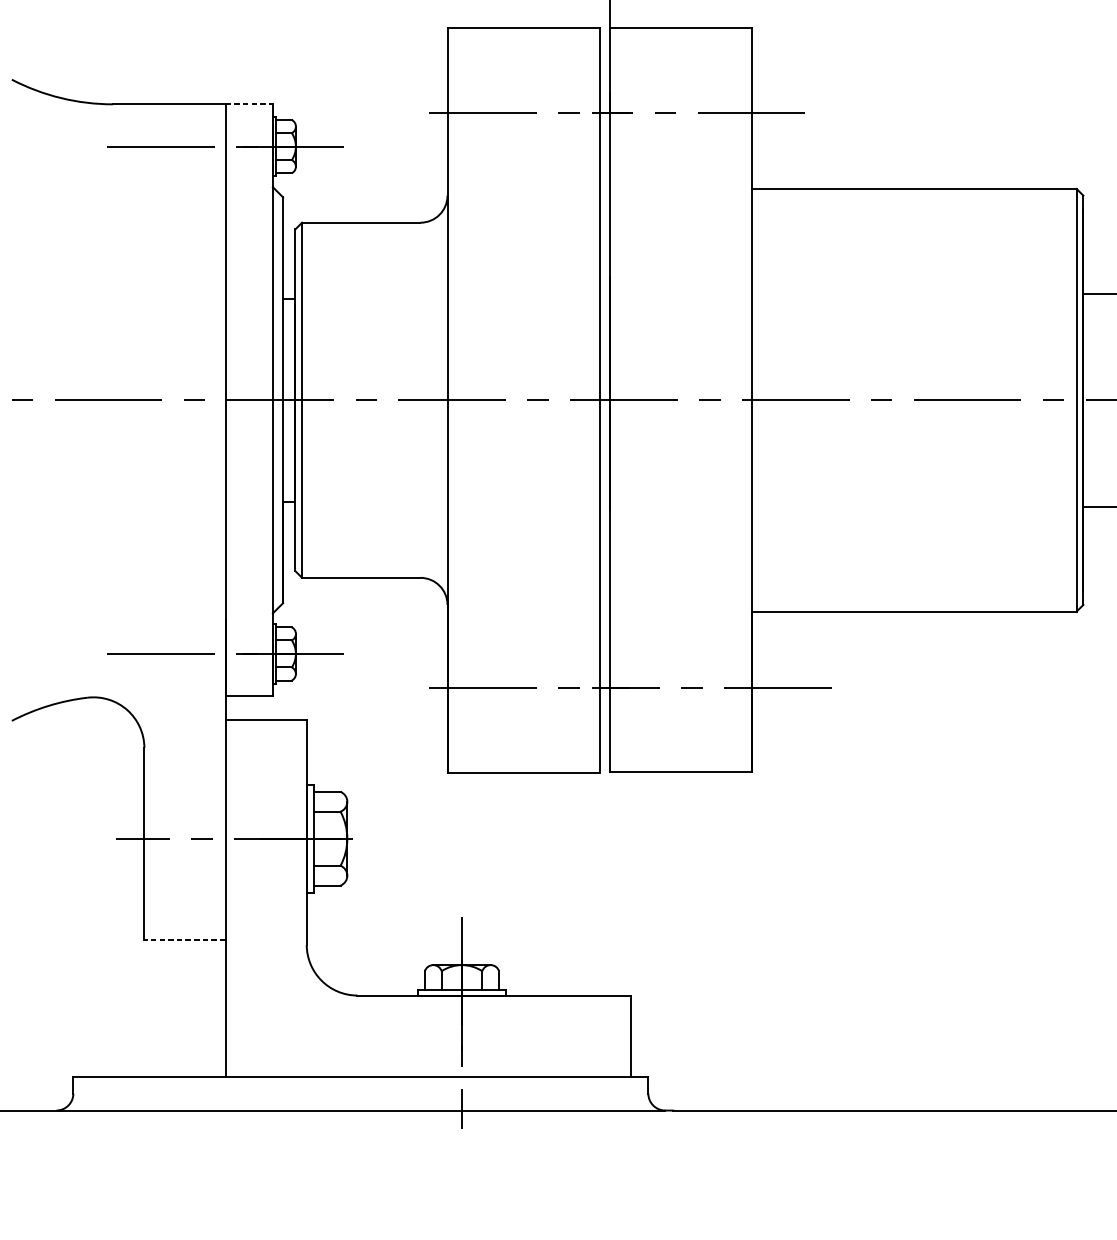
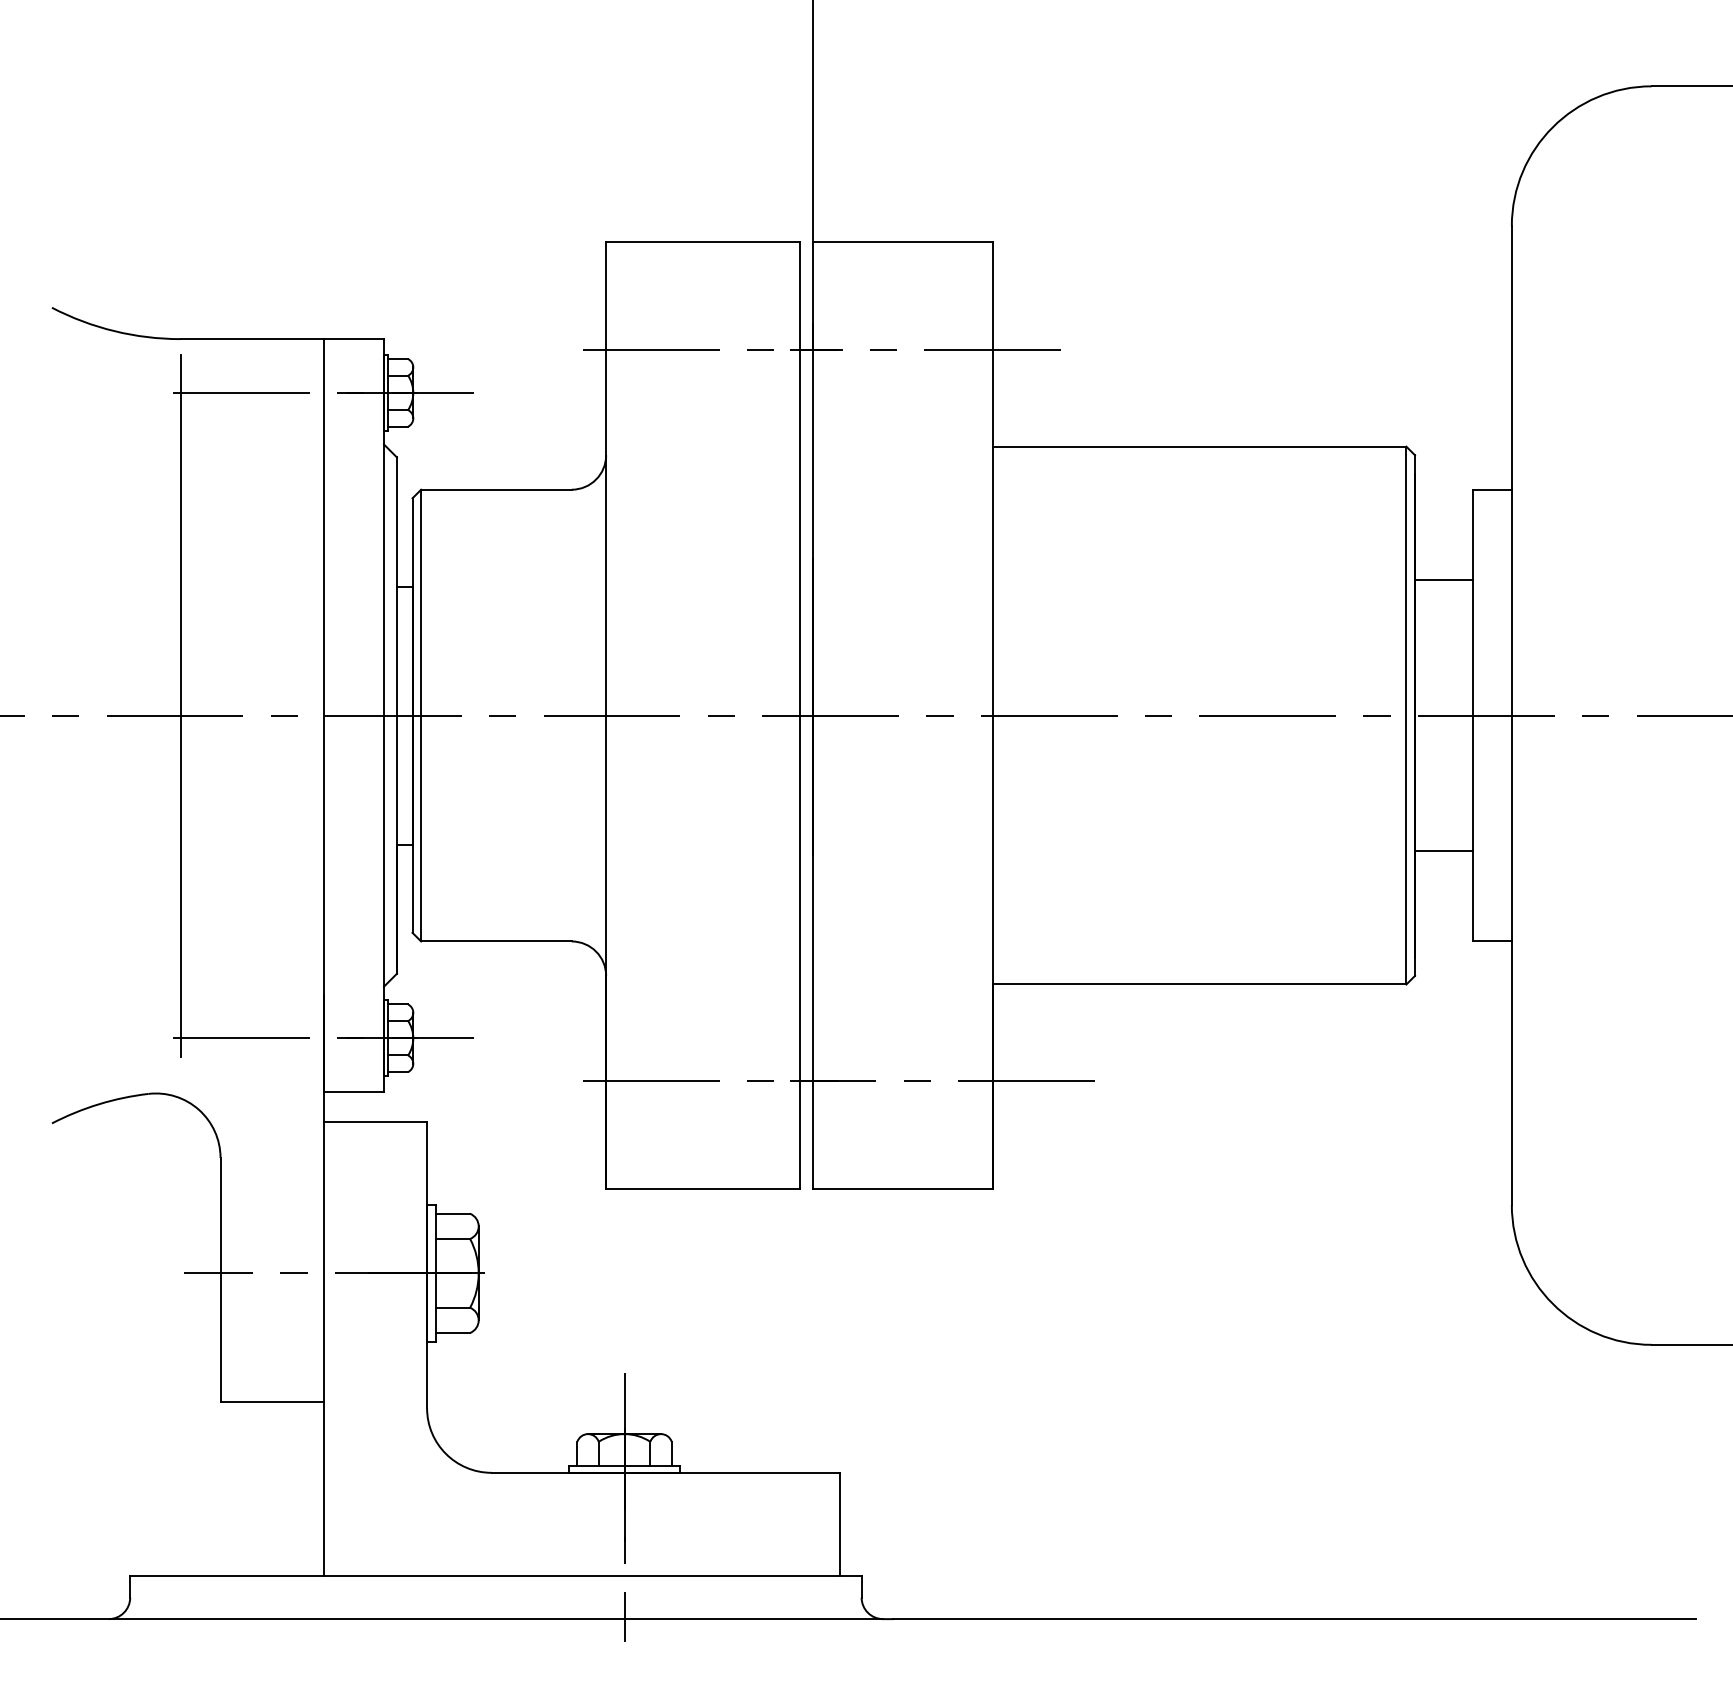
line: (249, 104) -> (354, 339), dashed -> solid
line: (112, 392) -> (180, 705), added
line: (185, 940) -> (272, 1402), dashed -> solid

